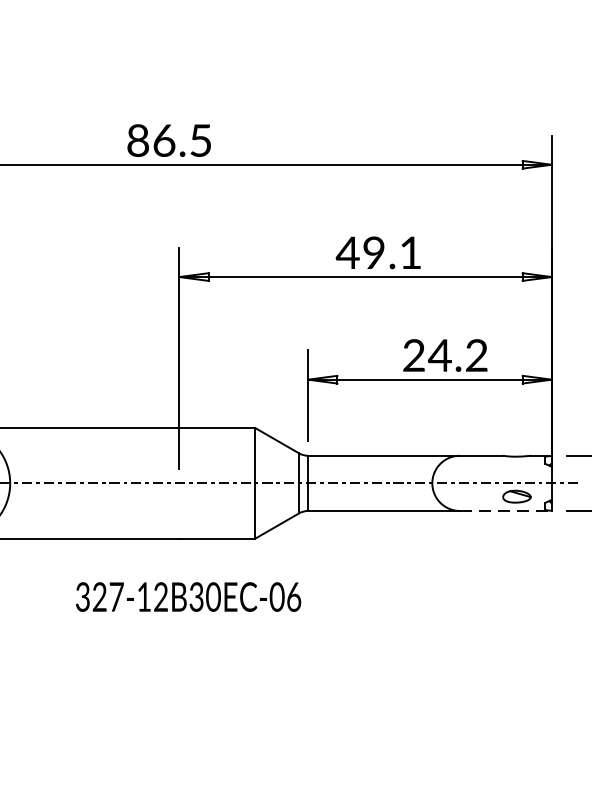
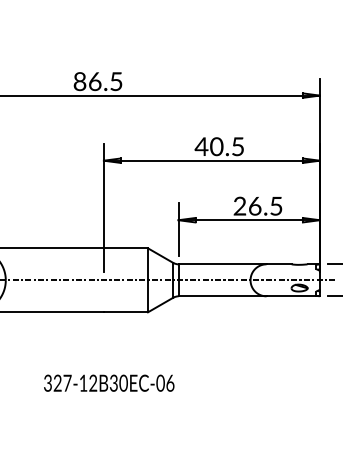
text: (390, 252) -> (226, 146), 49.1 -> 40.5
text: (458, 354) -> (265, 205), 24.2 -> 26.5
line: (506, 511) -> (293, 296), dashed -> solid
text: (189, 595) -> (109, 382), moved

